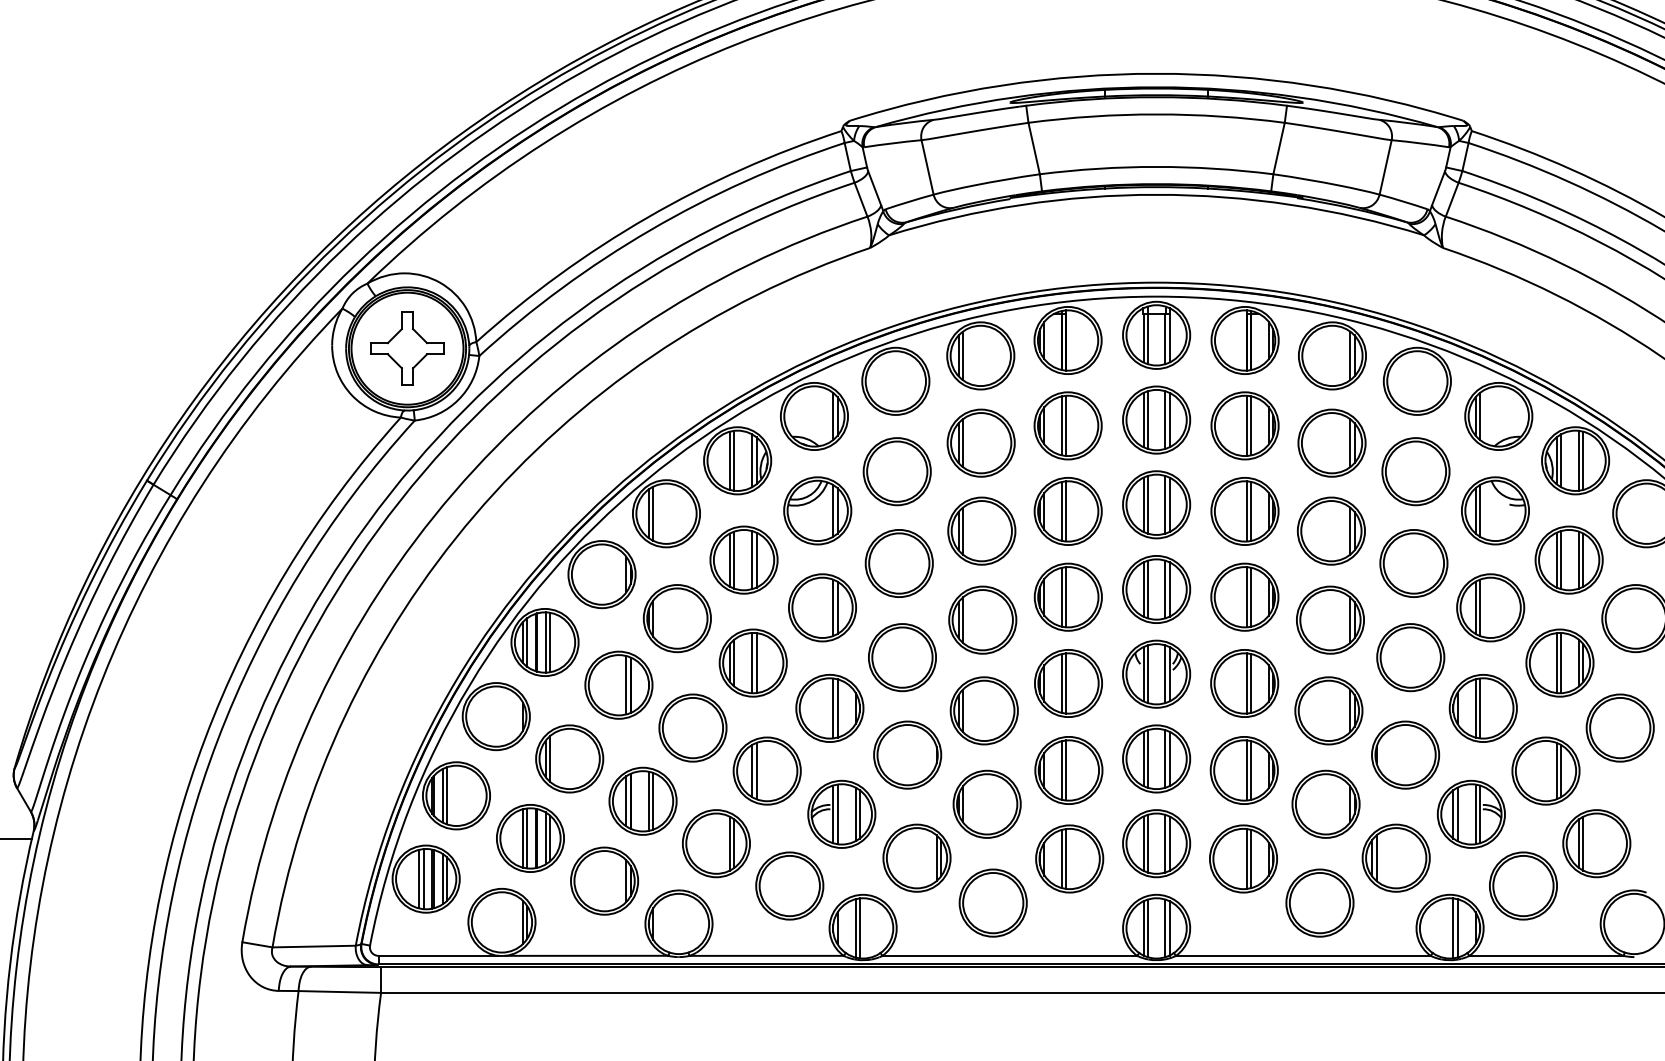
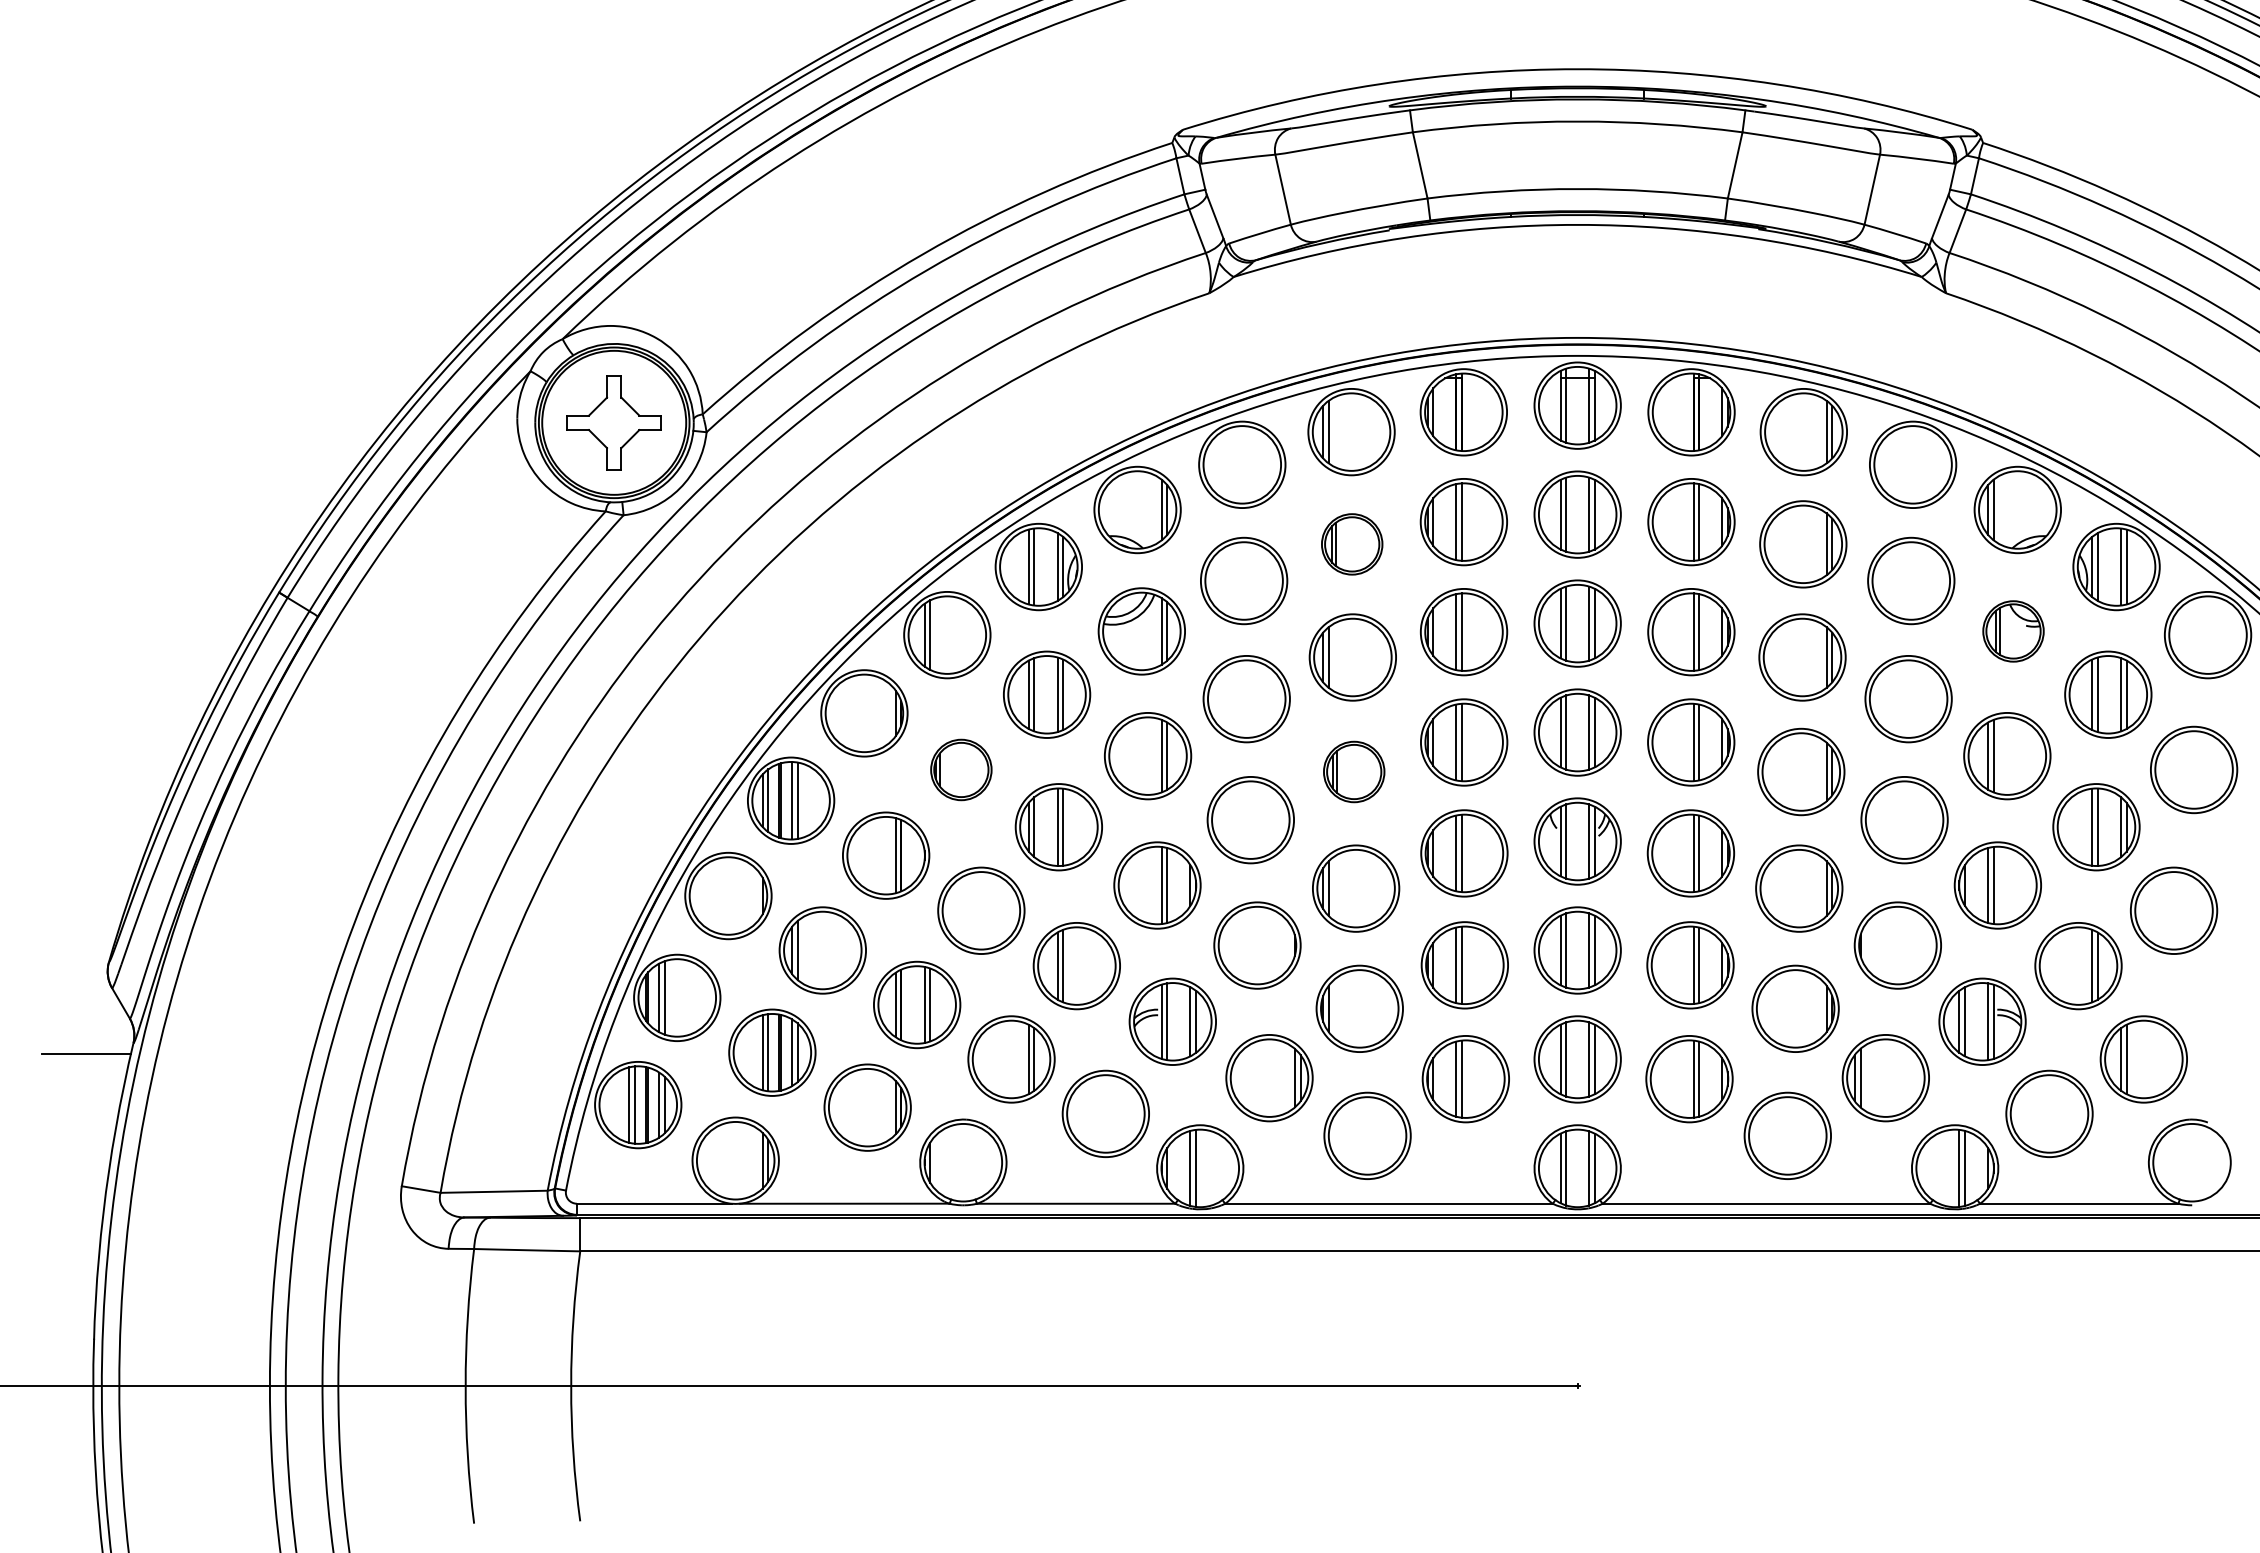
part: (981, 443) -> (1352, 544), size x0.7
part: (1495, 510) -> (2013, 631), size x0.7
part: (677, 618) -> (961, 769), size x0.7
part: (983, 619) -> (1354, 771), size x0.7

